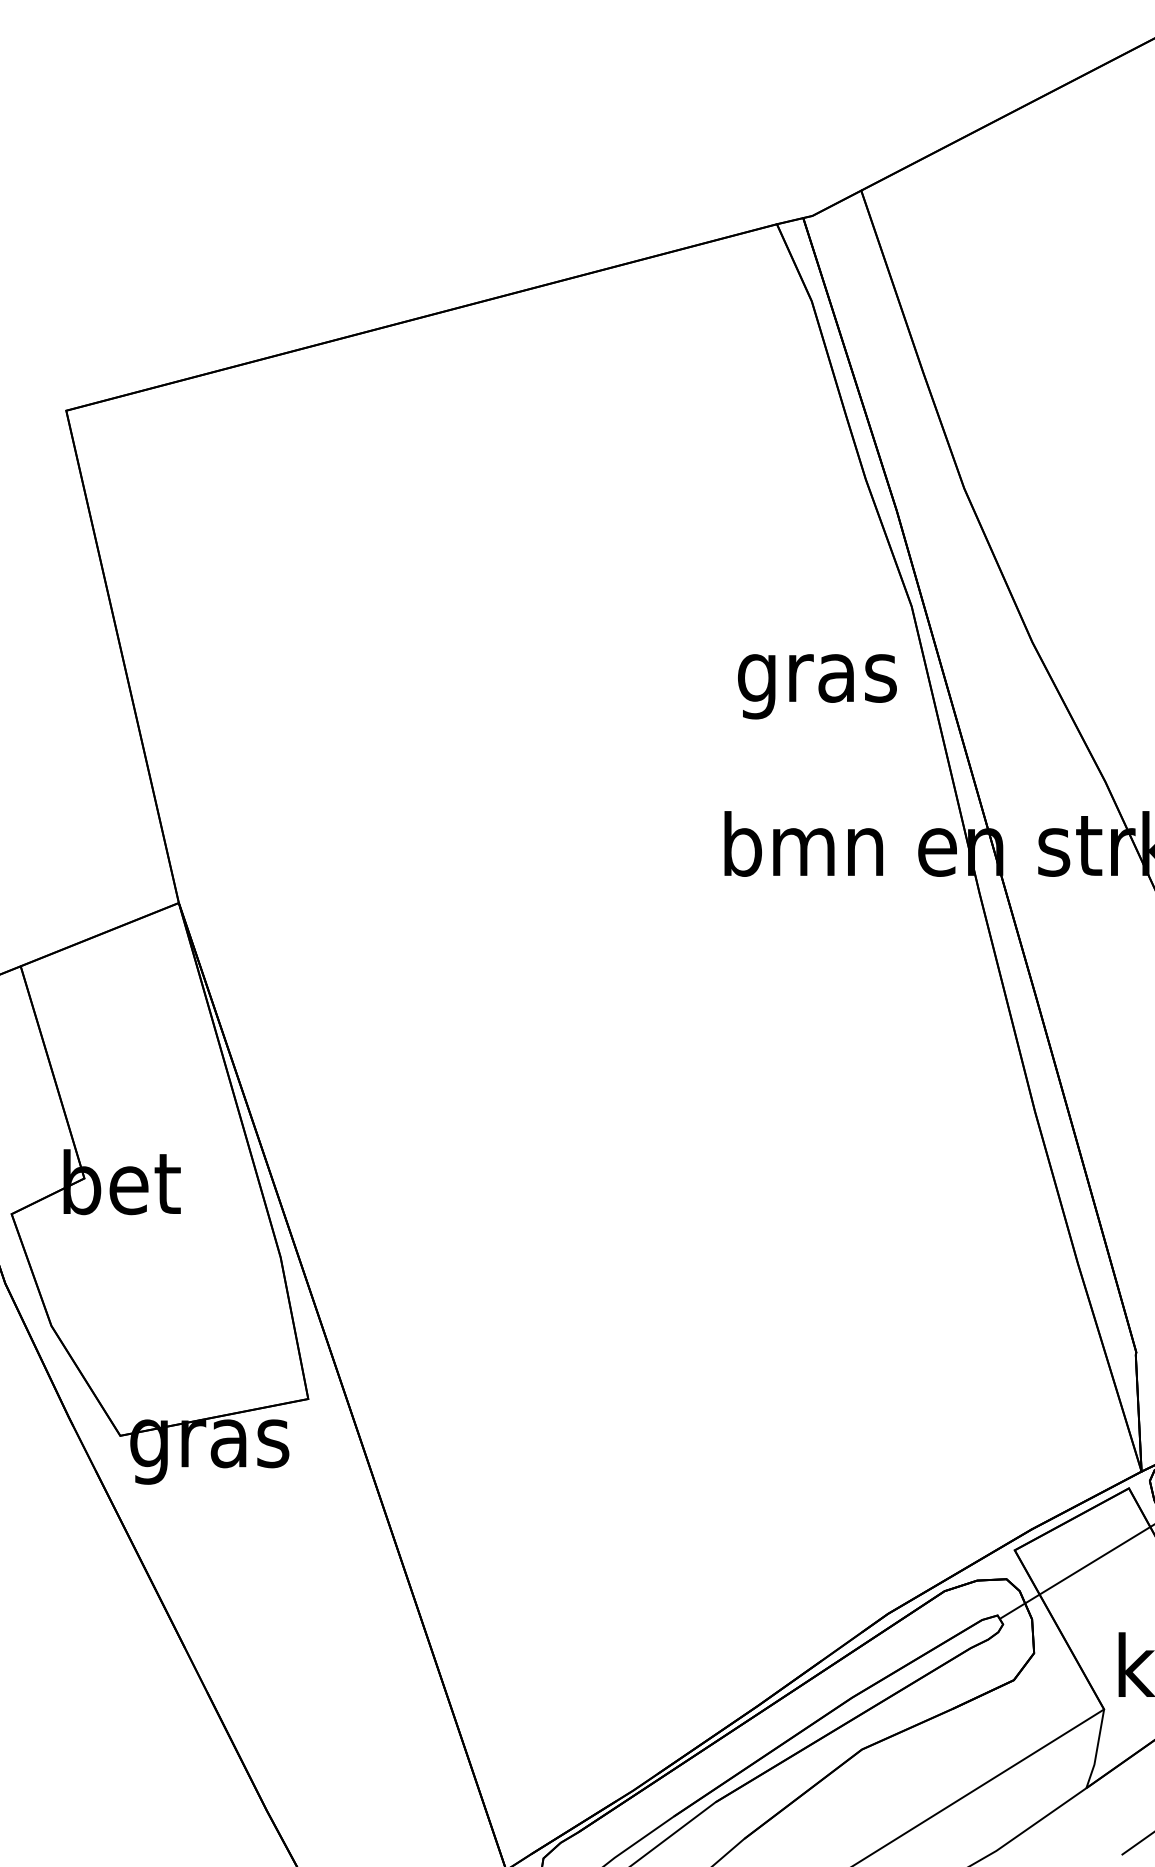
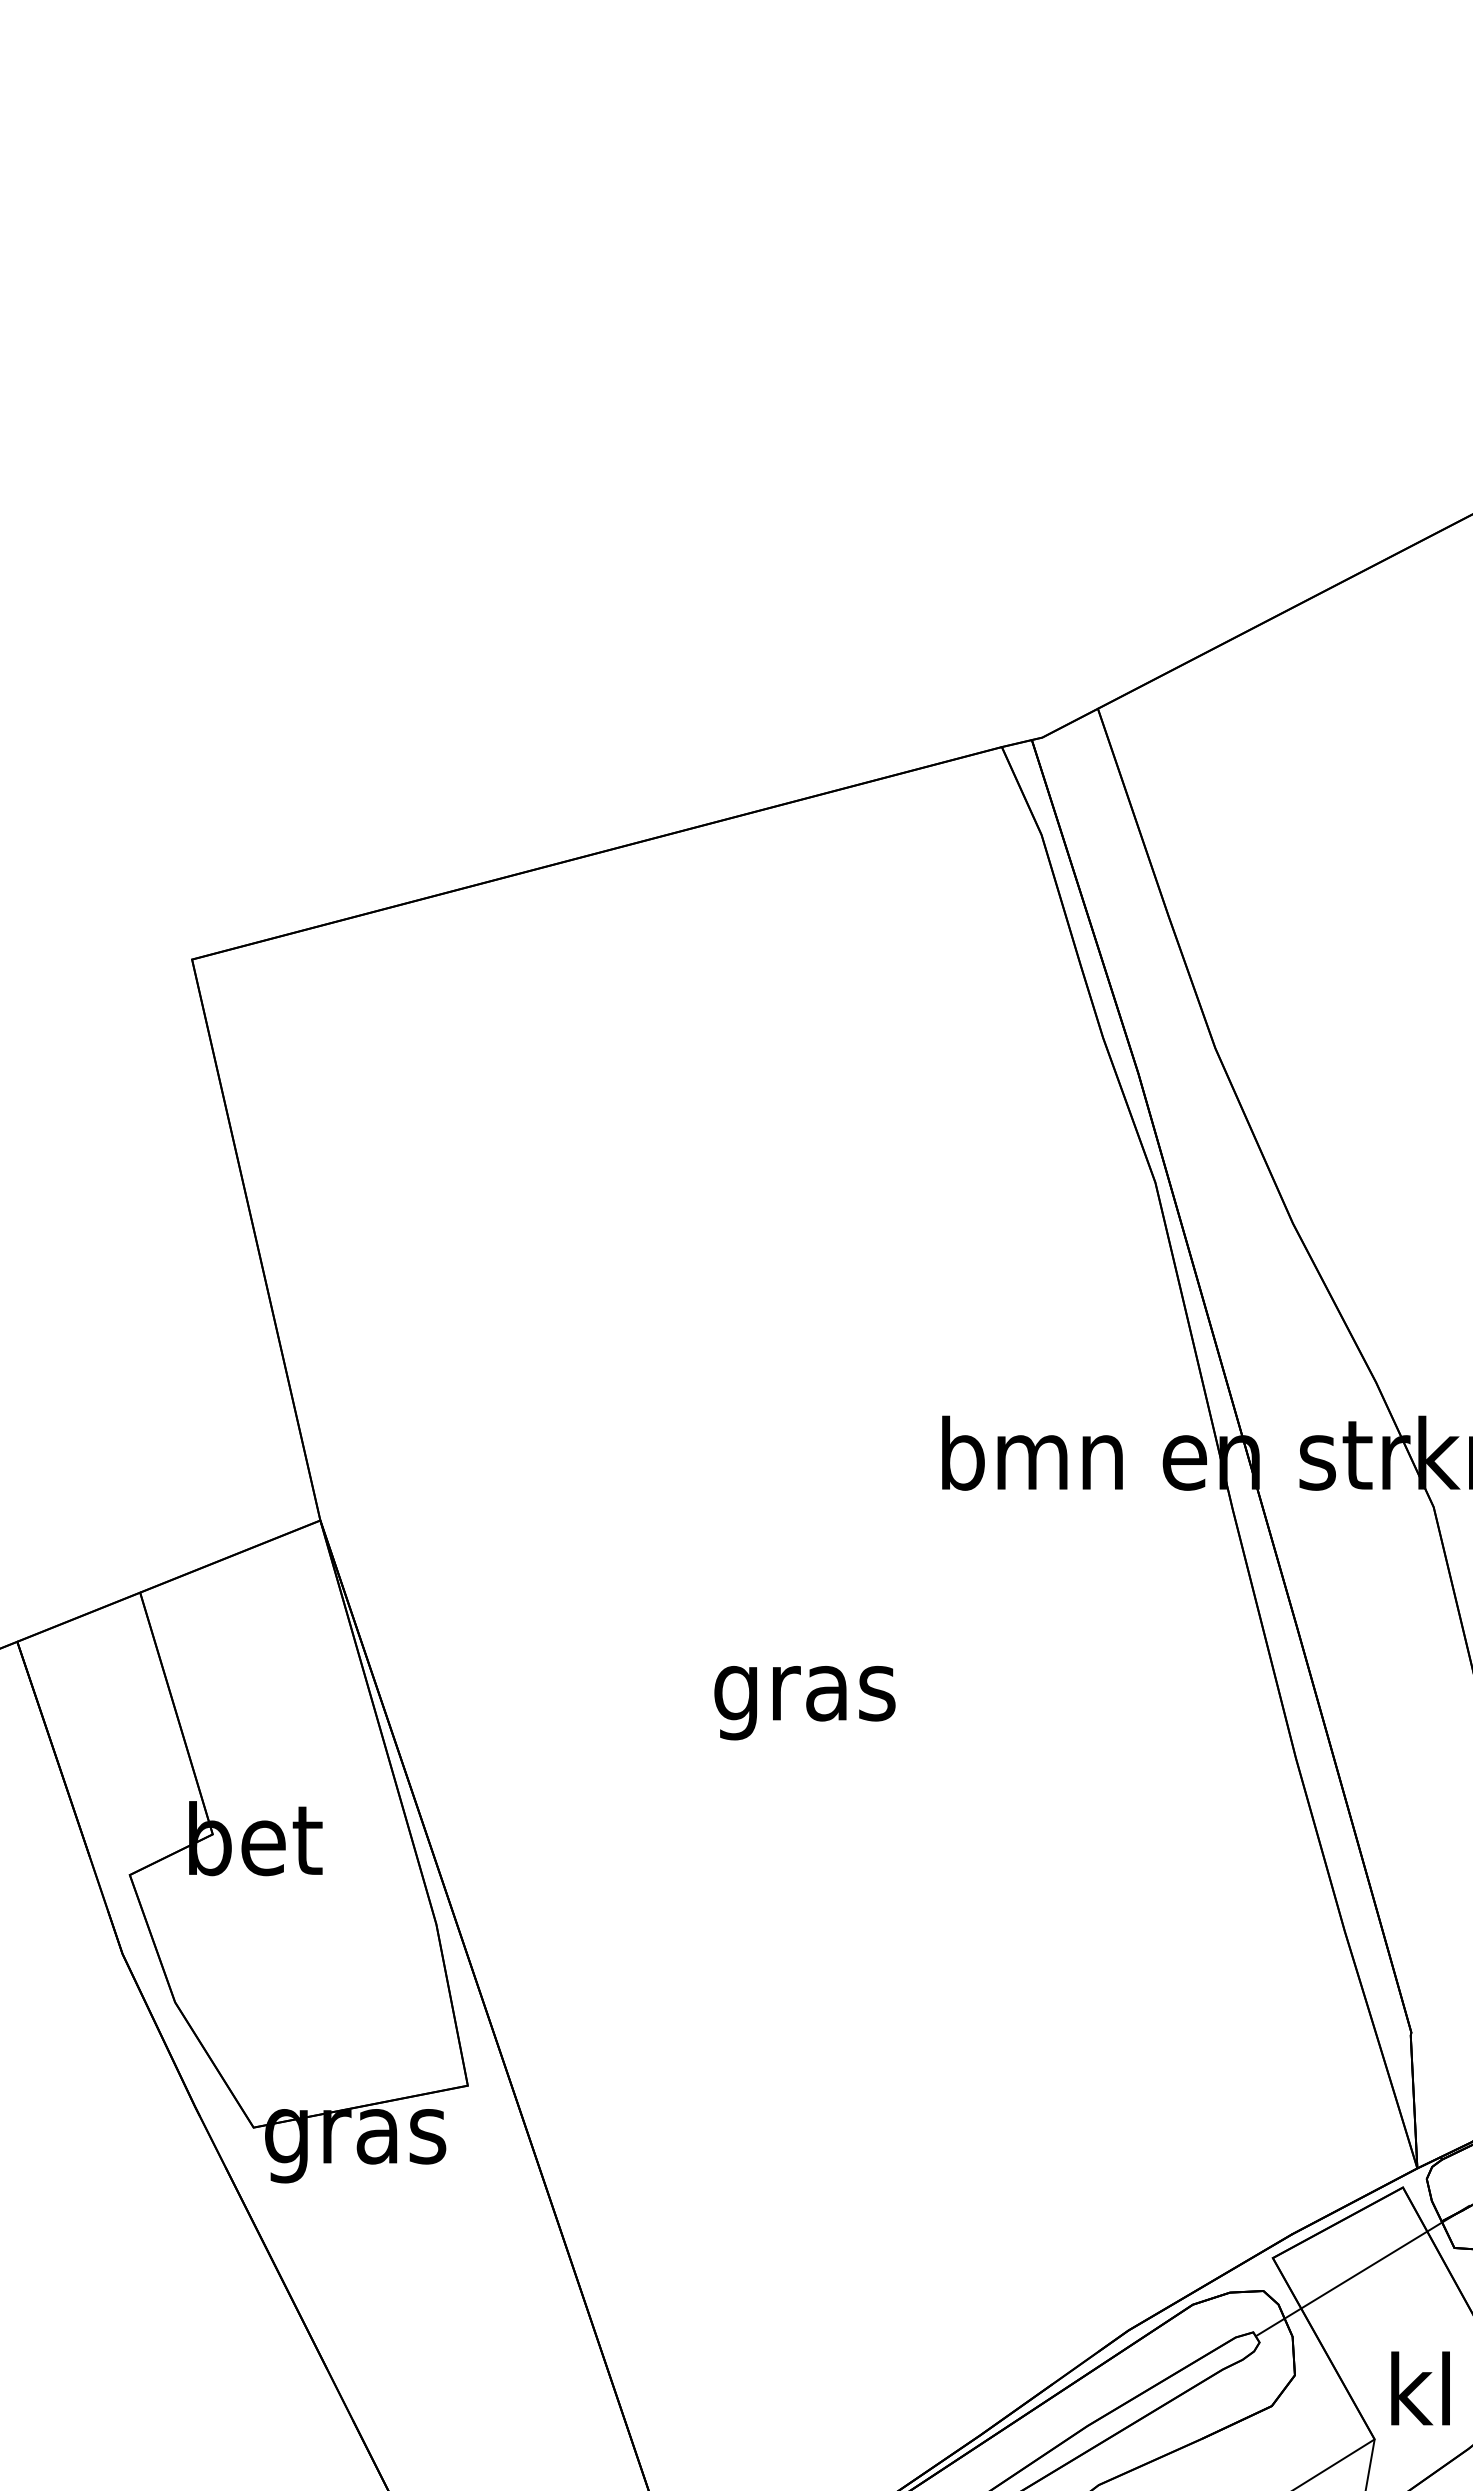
text: (816, 687) -> (804, 1703), moved

